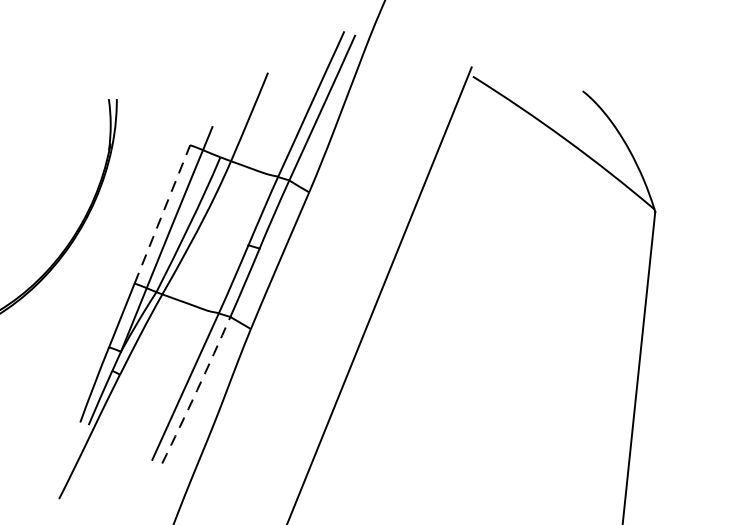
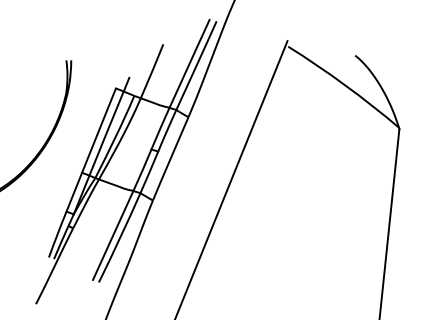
line: (163, 214) -> (99, 130), dashed -> solid
arc: (197, 391) -> (120, 238), dashed -> solid

